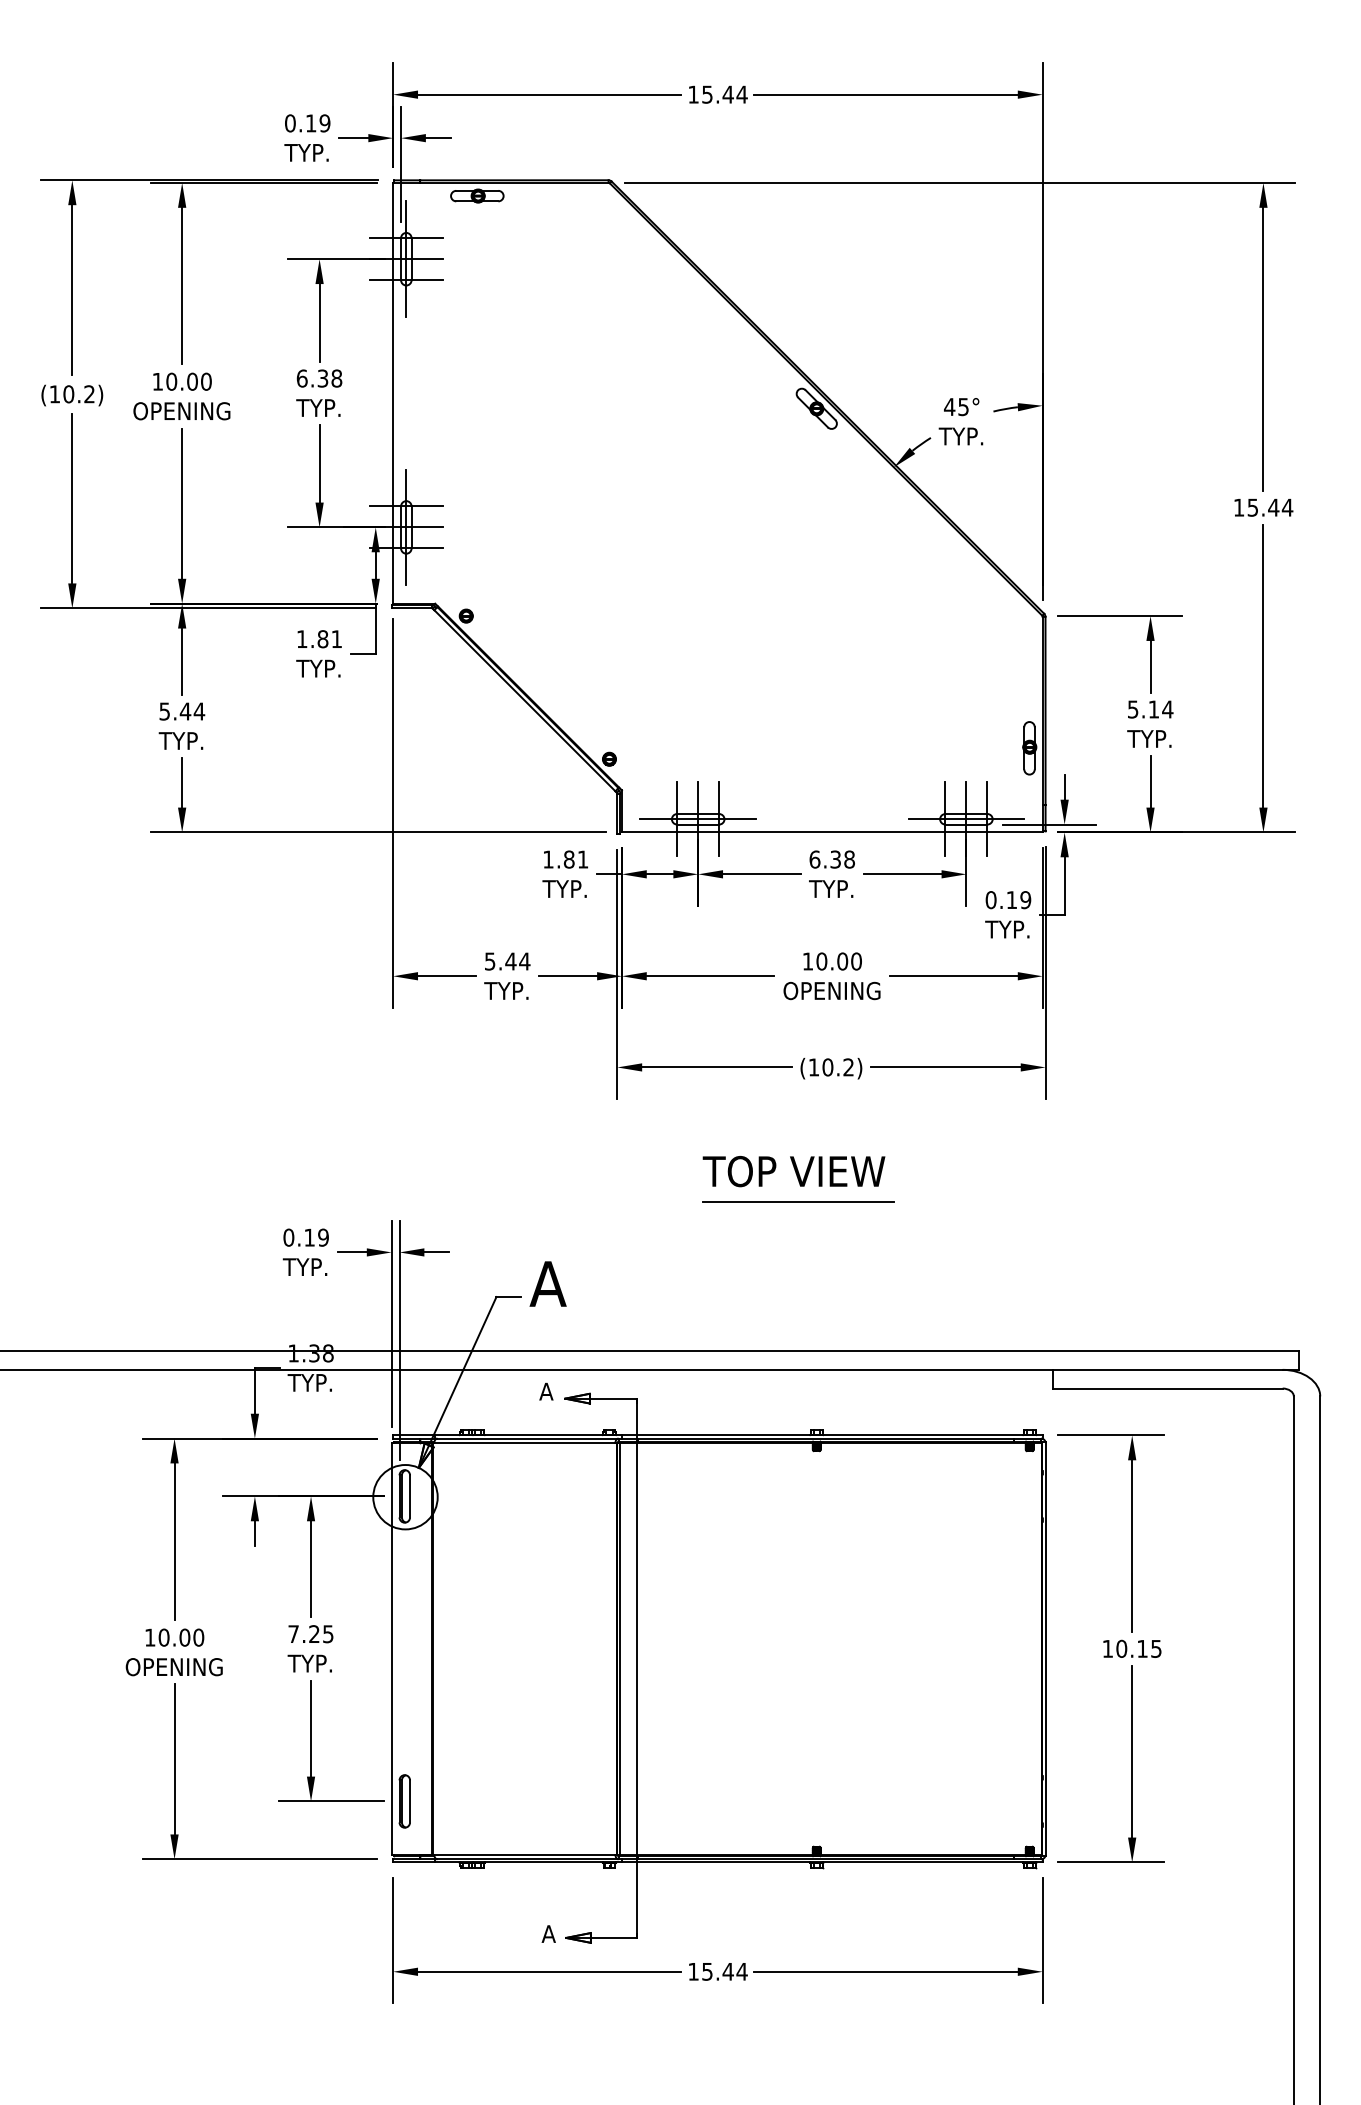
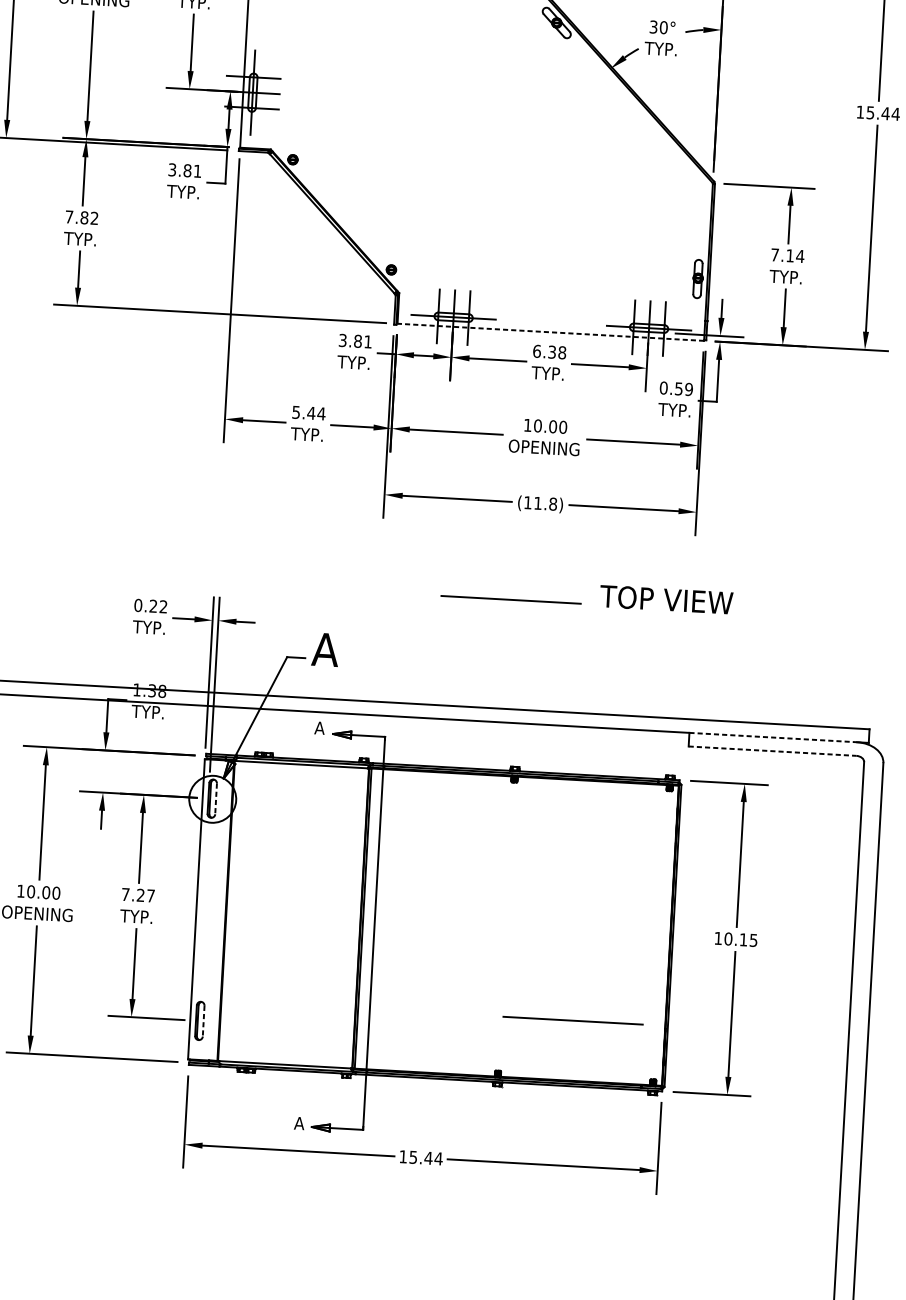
text: (956, 406) -> (658, 27), 45° -> 30°
text: (302, 639) -> (172, 170), 1.81 -> 3.81
text: (1133, 709) -> (775, 255), 5.14 -> 7.14
text: (182, 711) -> (82, 217), 5.44 -> 7.82
line: (831, 832) -> (550, 332), solid -> dashed
text: (548, 859) -> (342, 340), 1.81 -> 3.81
text: (1011, 900) -> (678, 389), 0.19 -> 0.59
text: (838, 1067) -> (545, 503), (10.2) -> (11.8)
text: (793, 1171) -> (666, 599), moved
text: (316, 1237) -> (158, 606), 0.19 -> 0.22
line: (1168, 1369) -> (773, 737), solid -> dashed
line: (1168, 1388) -> (773, 751), solid -> dashed
line: (410, 1496) -> (216, 799), solid -> dashed
text: (328, 1634) -> (151, 896), 7.25 -> 7.27
line: (915, 1772) -> (573, 1020), added
line: (410, 1801) -> (203, 1021), solid -> dashed

